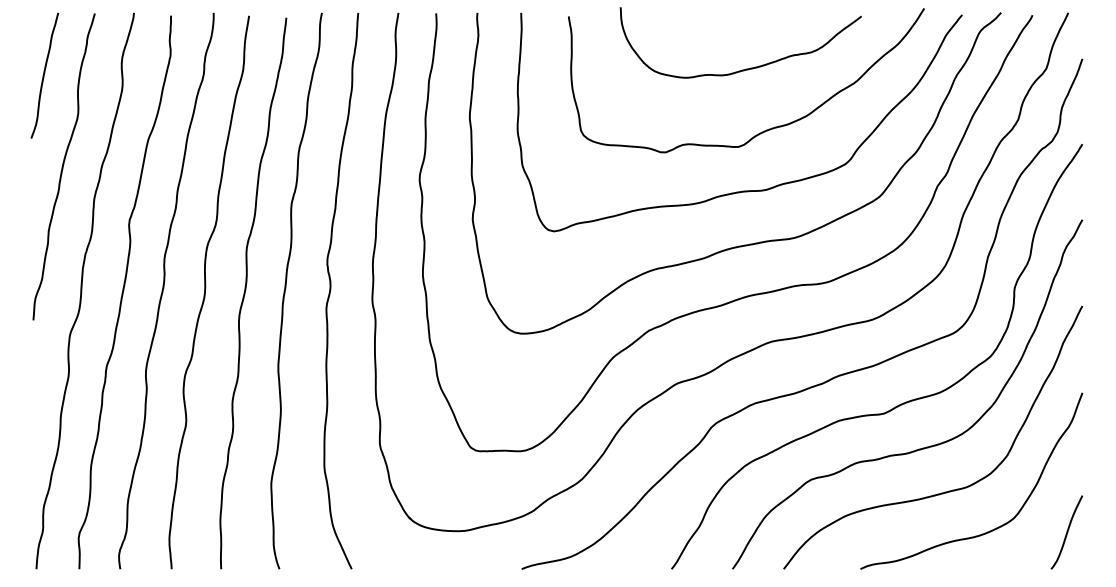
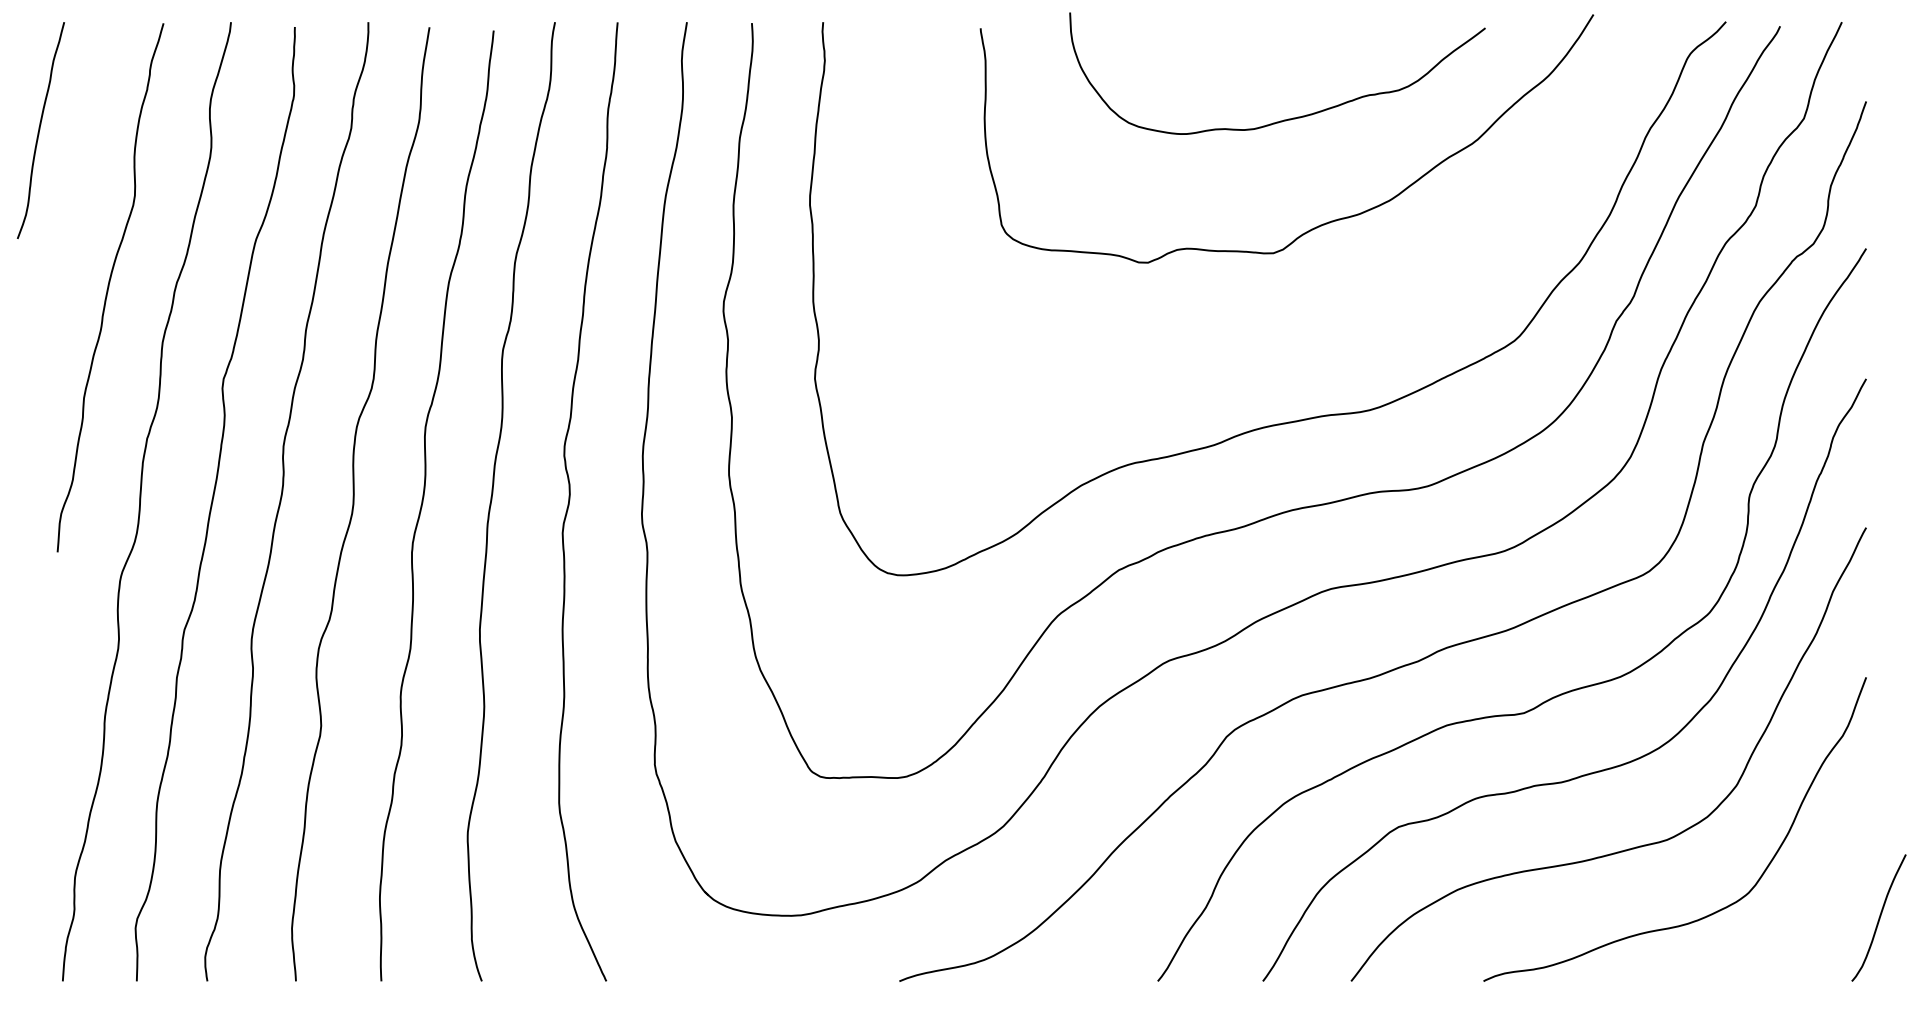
curve: (44, 75) -> (40, 130), moved
curve: (742, 190) -> (1280, 328), removed
curve: (1066, 532) -> (1878, 918), moved

